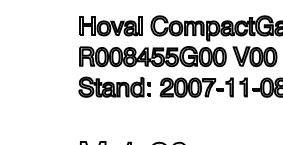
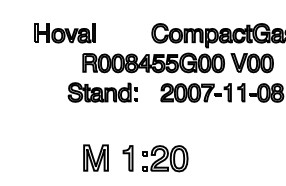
part: (110, 26) -> (64, 33), moved
part: (114, 87) -> (102, 92), moved

